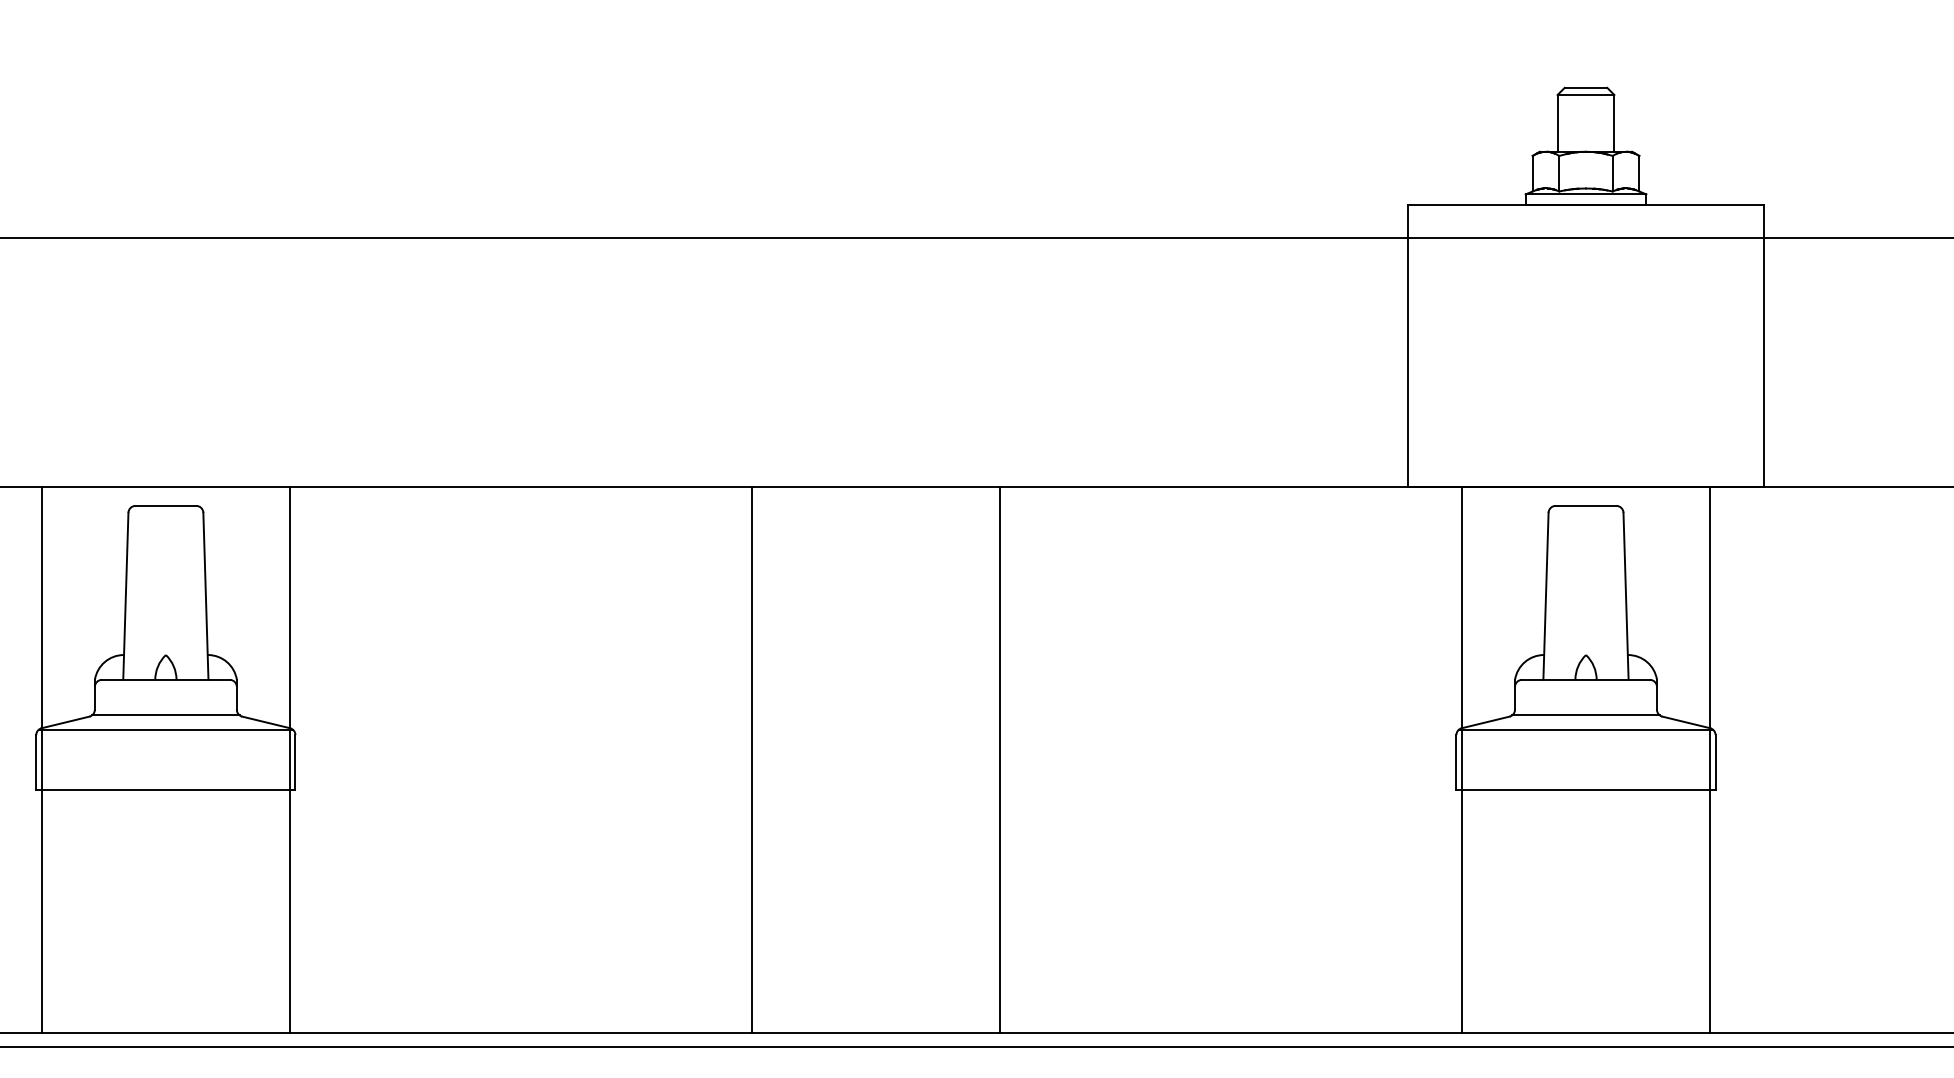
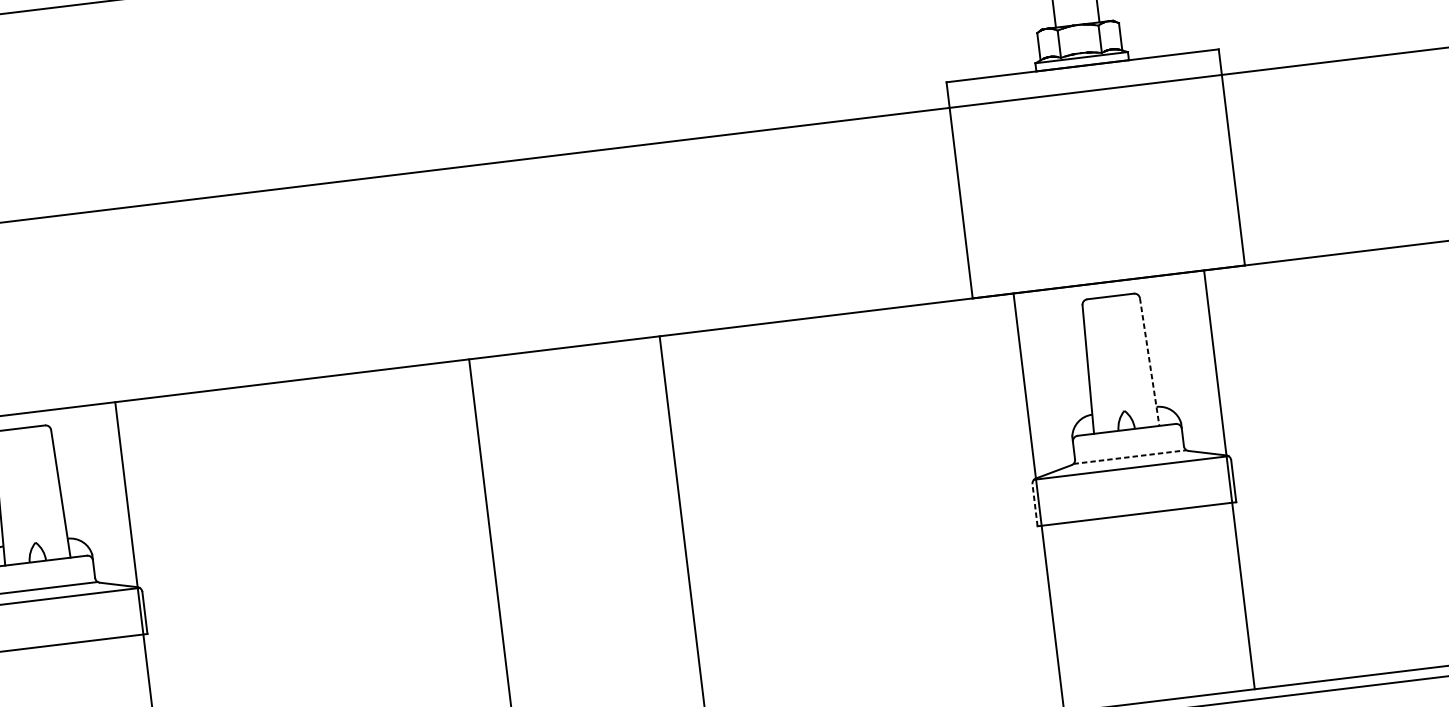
line: (1626, 596) -> (1150, 362), solid -> dashed
line: (1586, 715) -> (1130, 457), solid -> dashed
line: (1456, 762) -> (1035, 505), solid -> dashed

